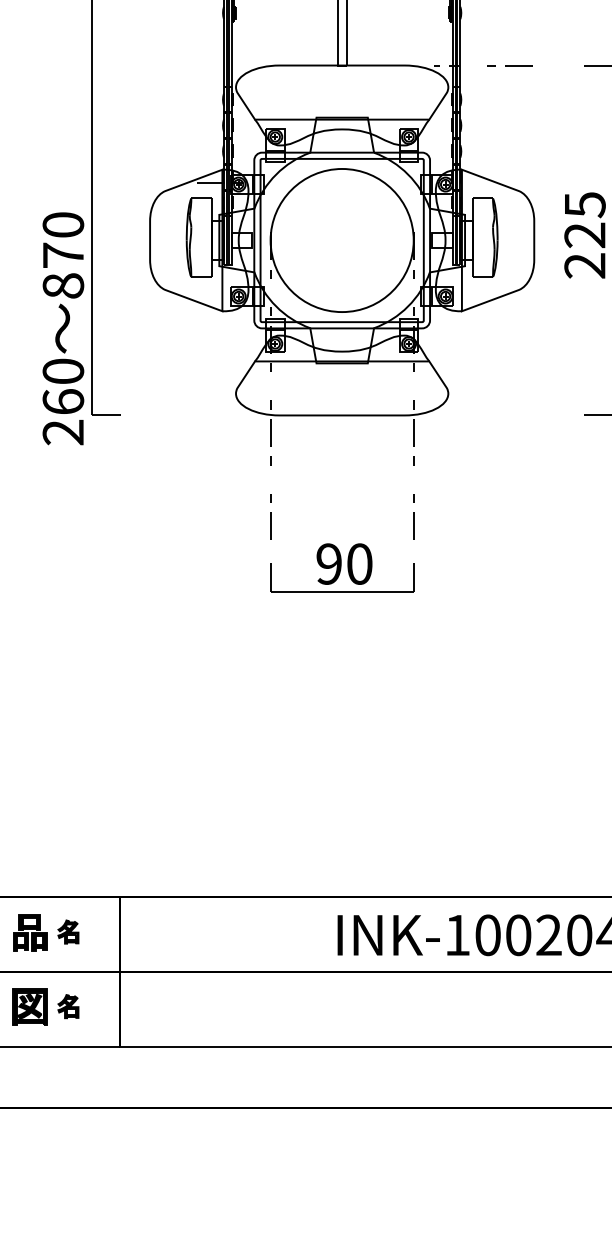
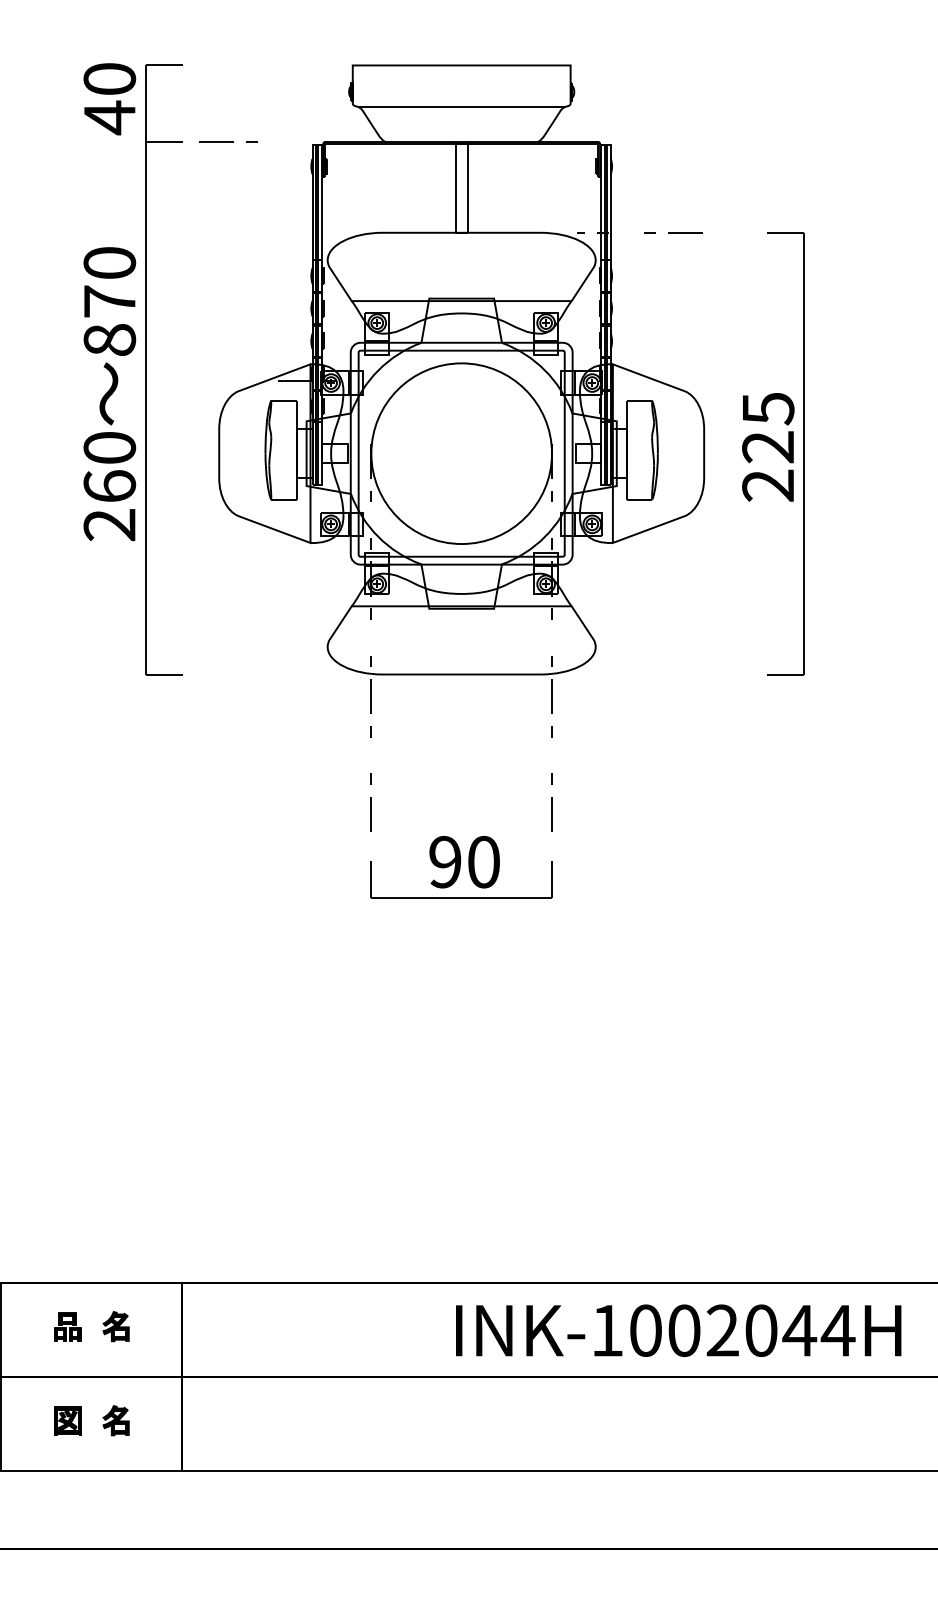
text: (63, 328) -> (109, 393), moved
part: (29, 931) -> (67, 1326), size x0.62
part: (29, 1006) -> (67, 1420), size x0.62

